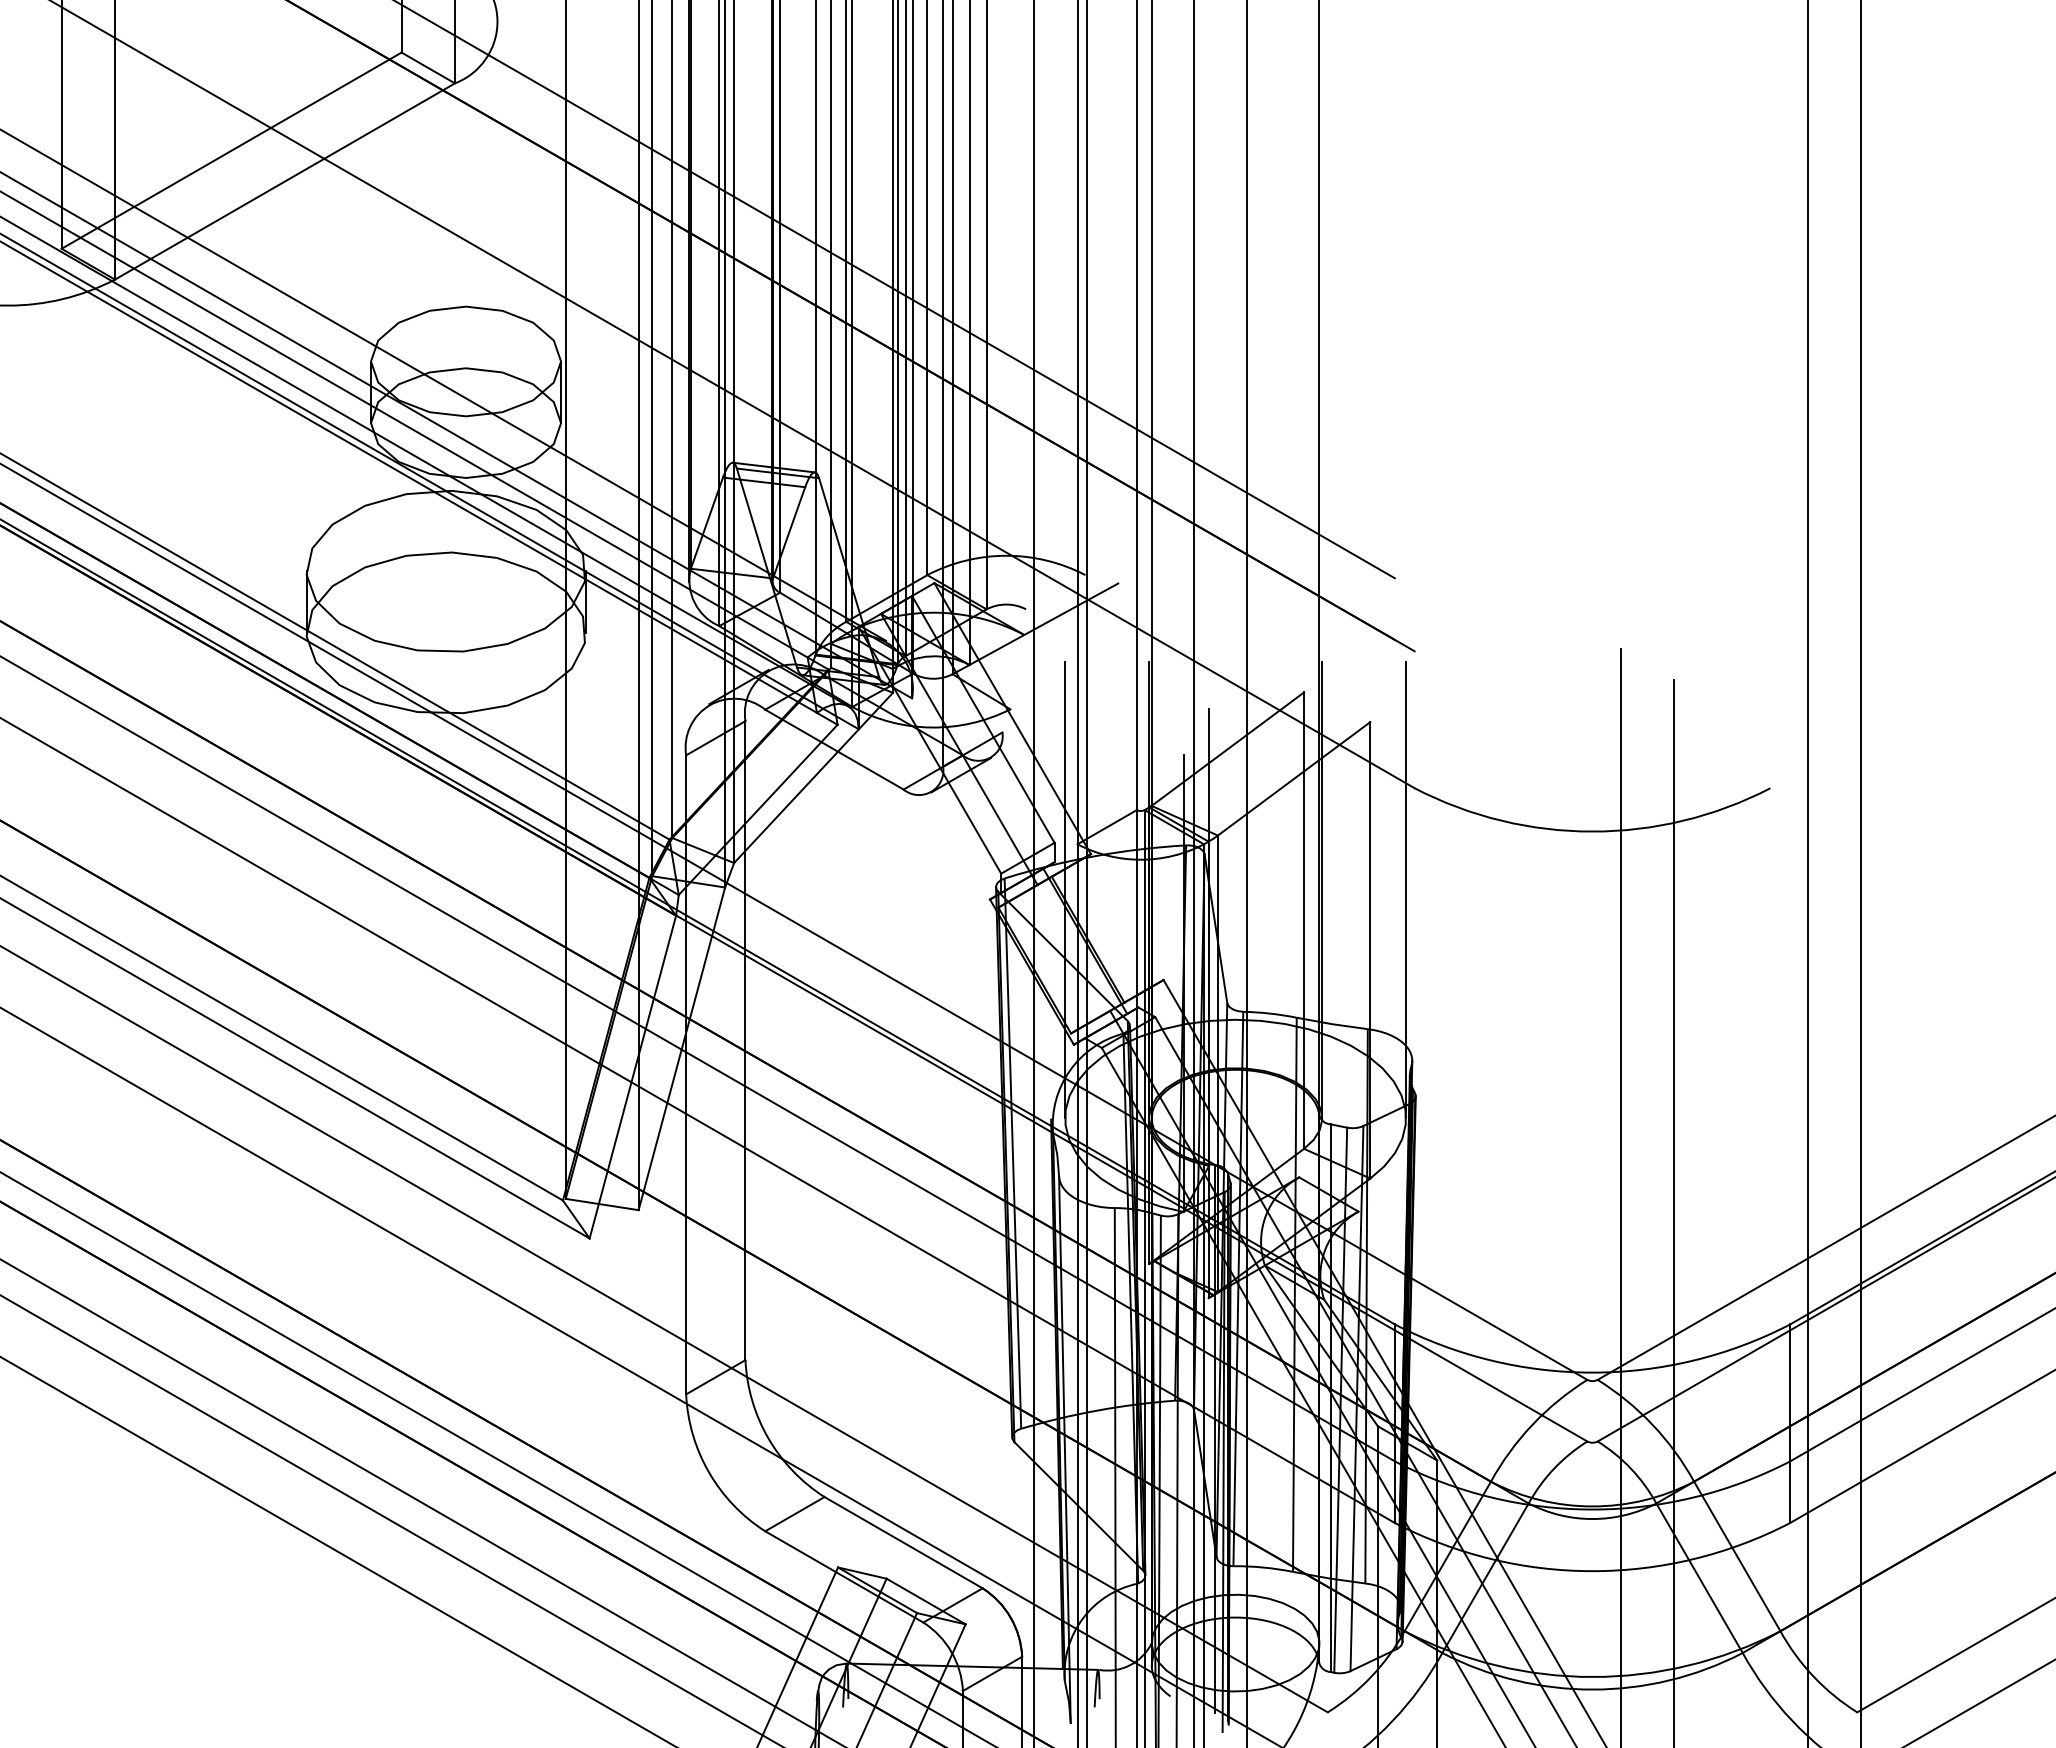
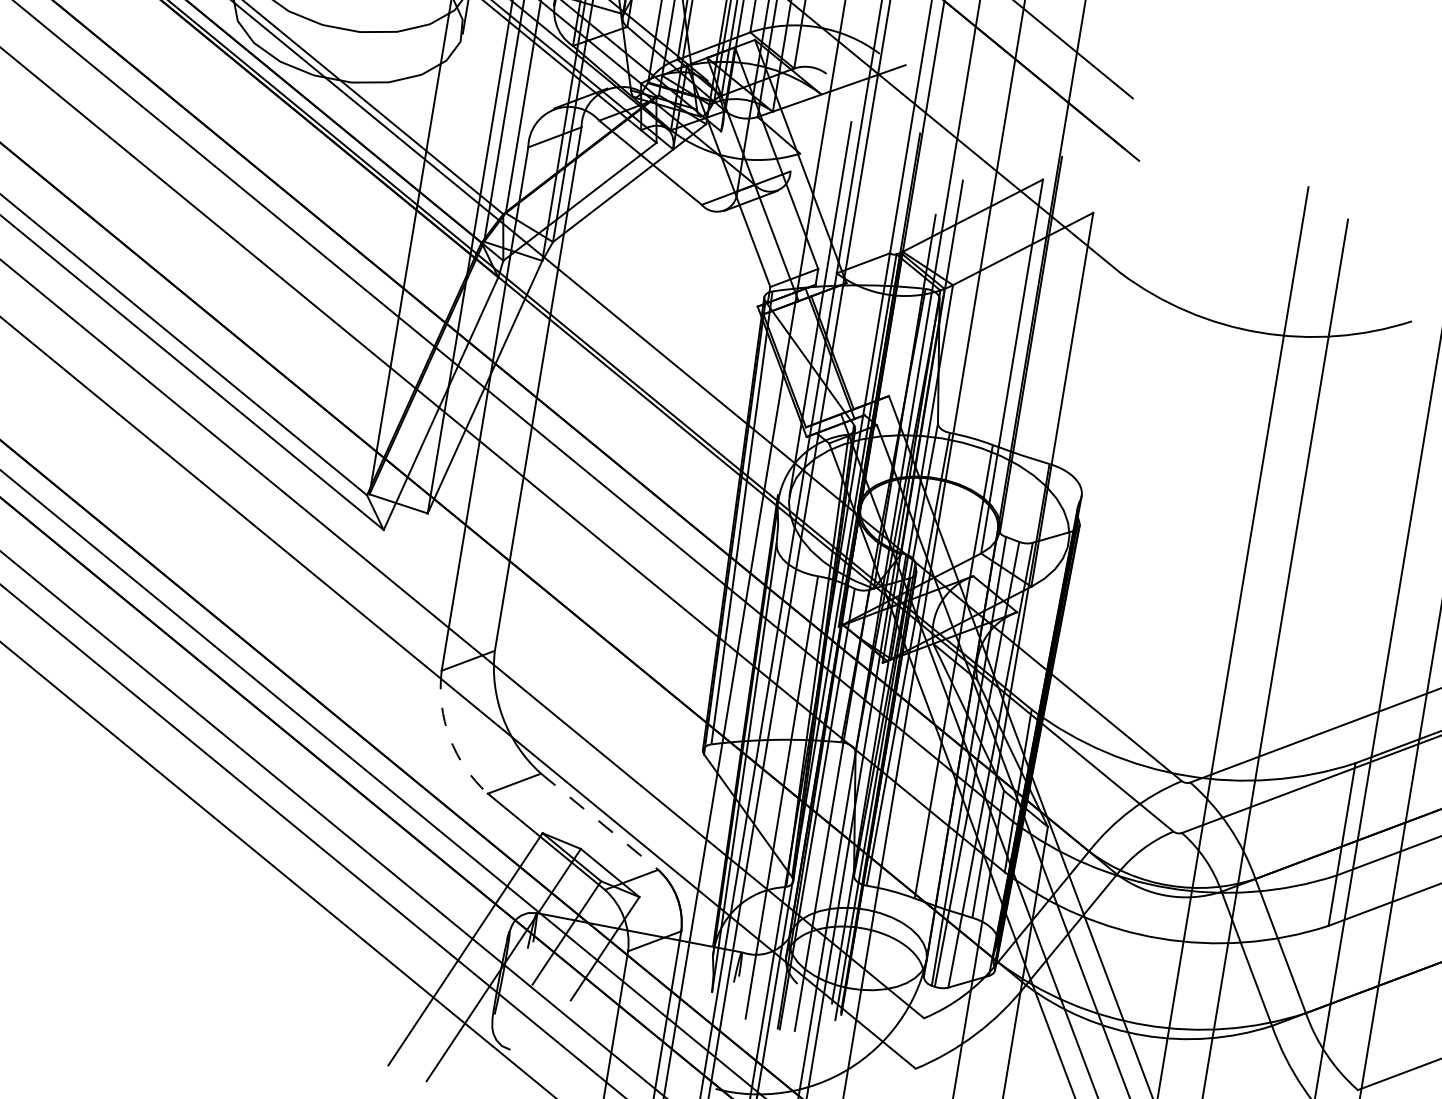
line: (1406, 889) -> (1100, 354), removed
arc: (709, 1472) -> (450, 737), solid -> dashed
line: (904, 1542) -> (600, 821), solid -> dashed

